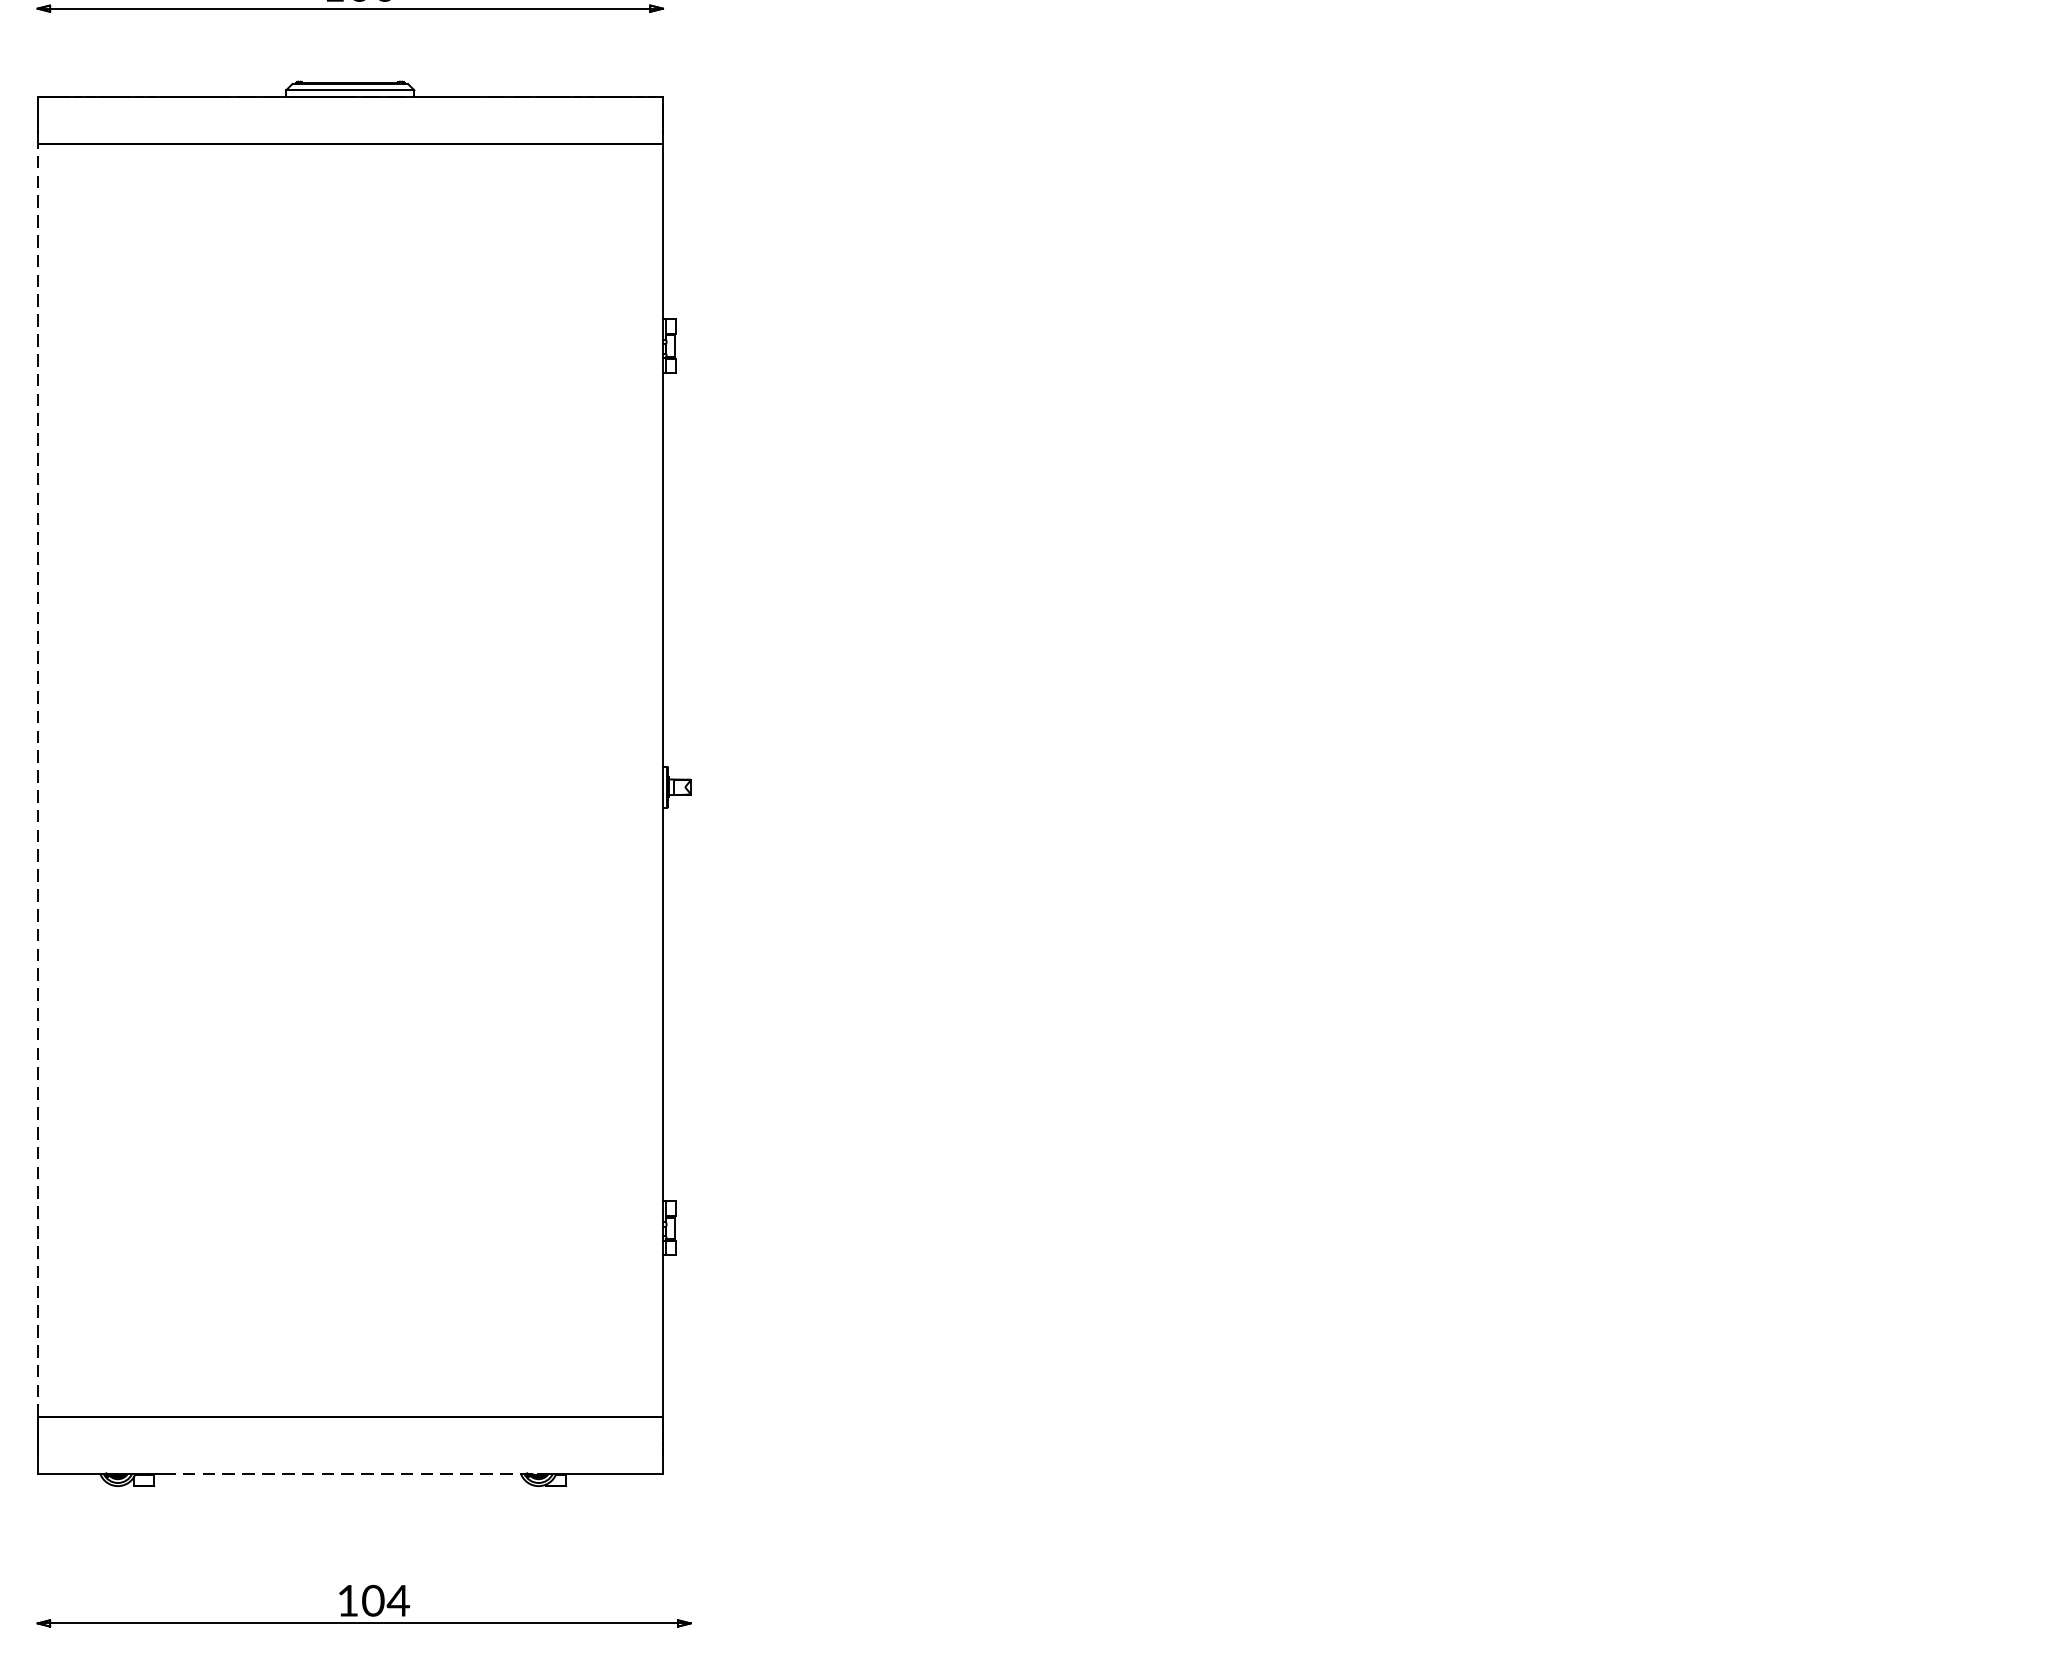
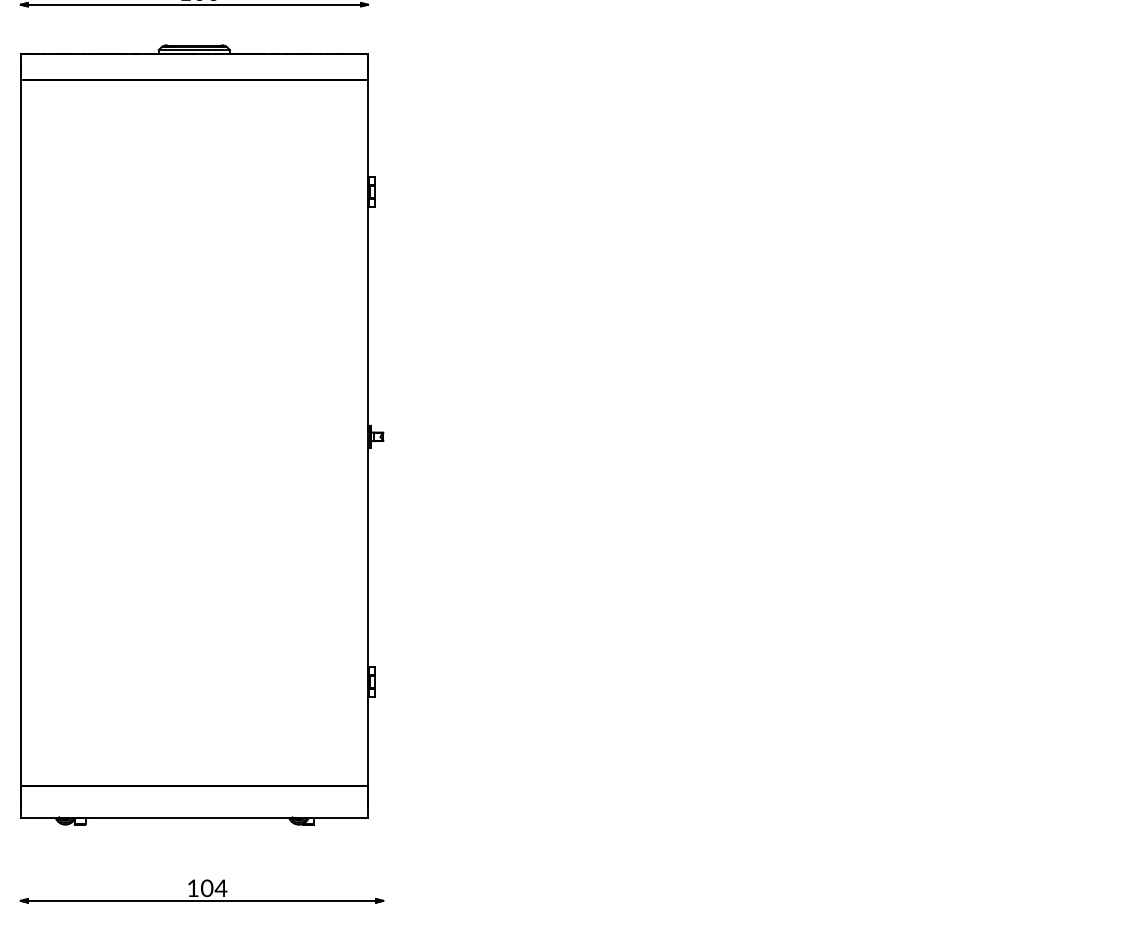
line: (36, 779) -> (20, 432), dashed -> solid
line: (350, 1473) -> (194, 817), dashed -> solid

